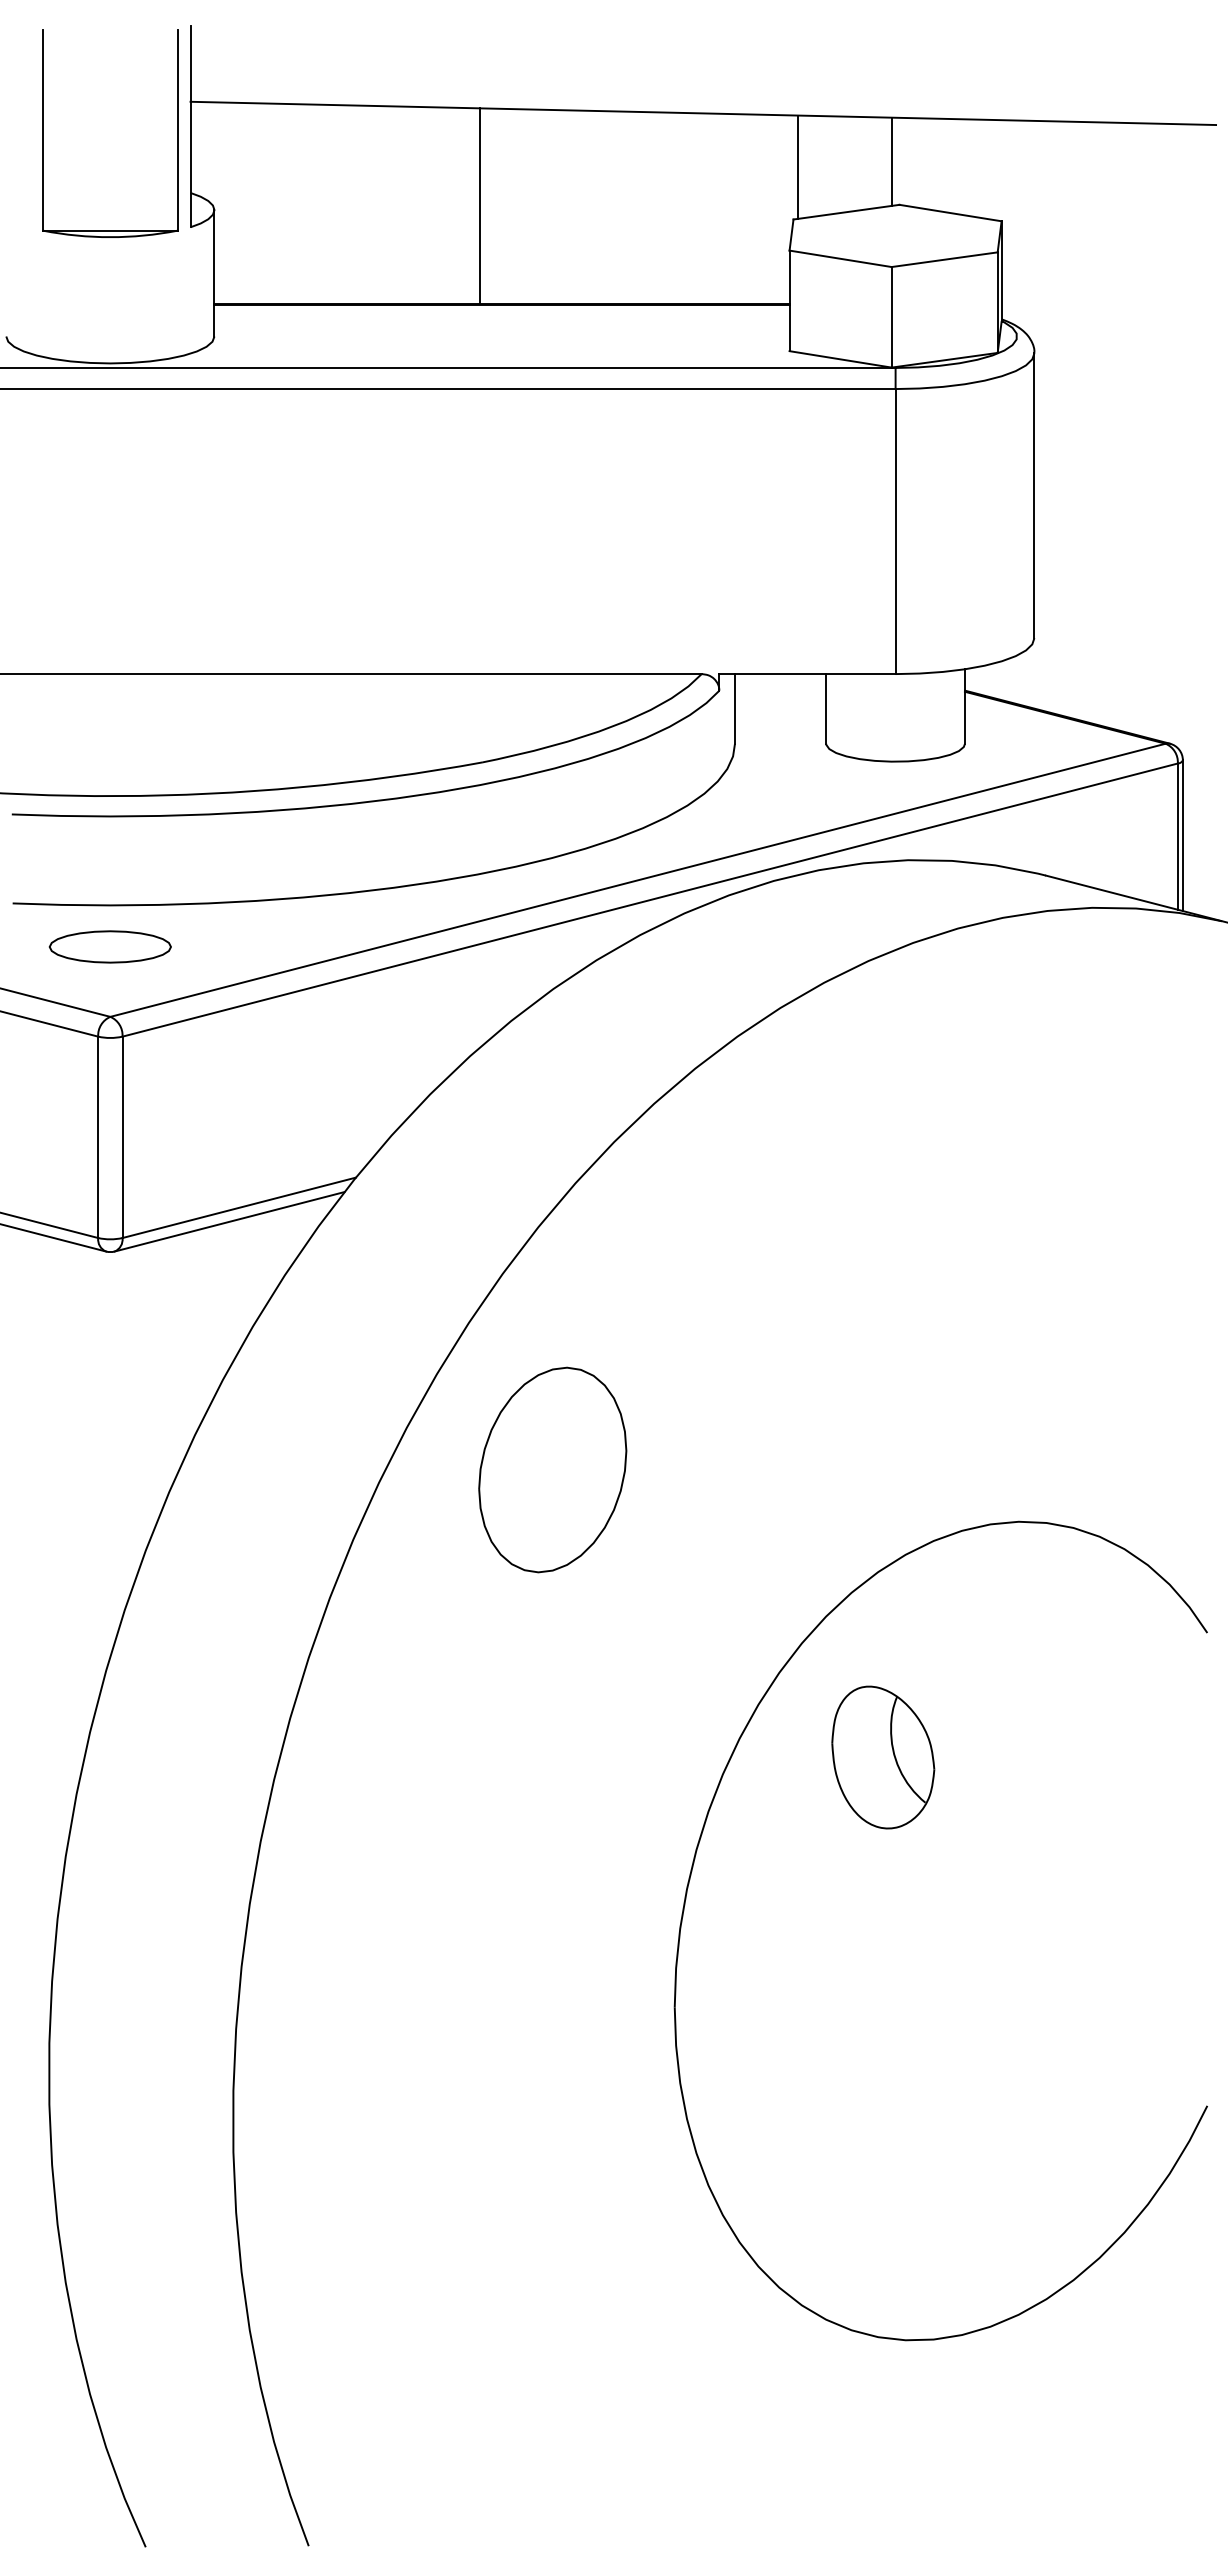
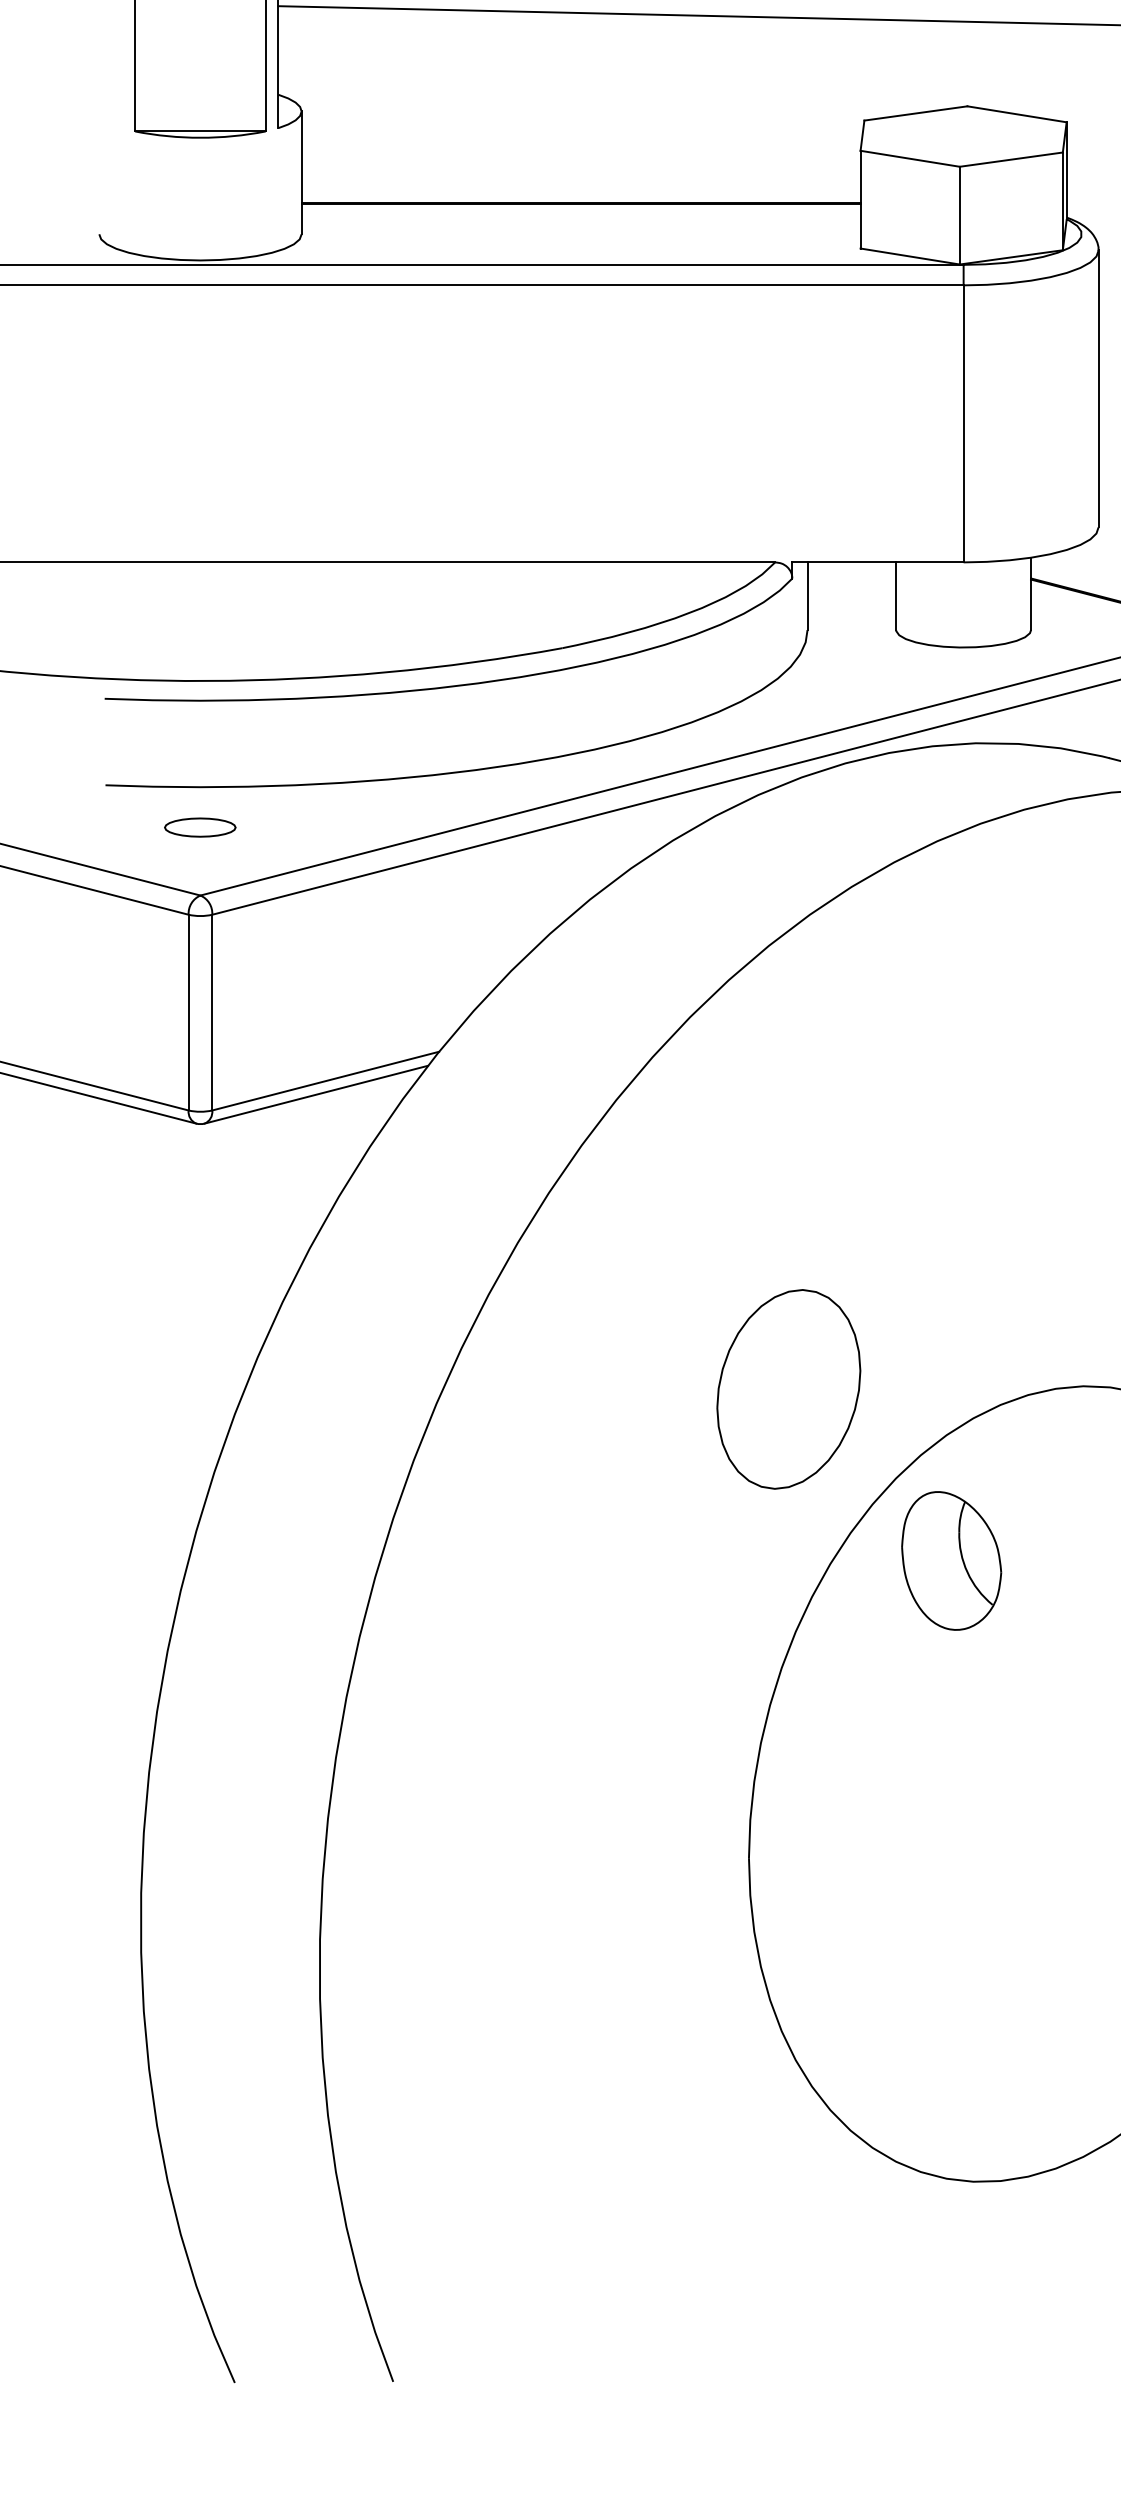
line: (891, 161) -> (959, 64), removed
line: (797, 166) -> (868, 69), removed
line: (479, 206) -> (559, 107), removed
part: (109, 946) -> (199, 827), size x0.6
part: (552, 1469) -> (788, 1388), moved
part: (883, 1757) -> (951, 1560), moved

